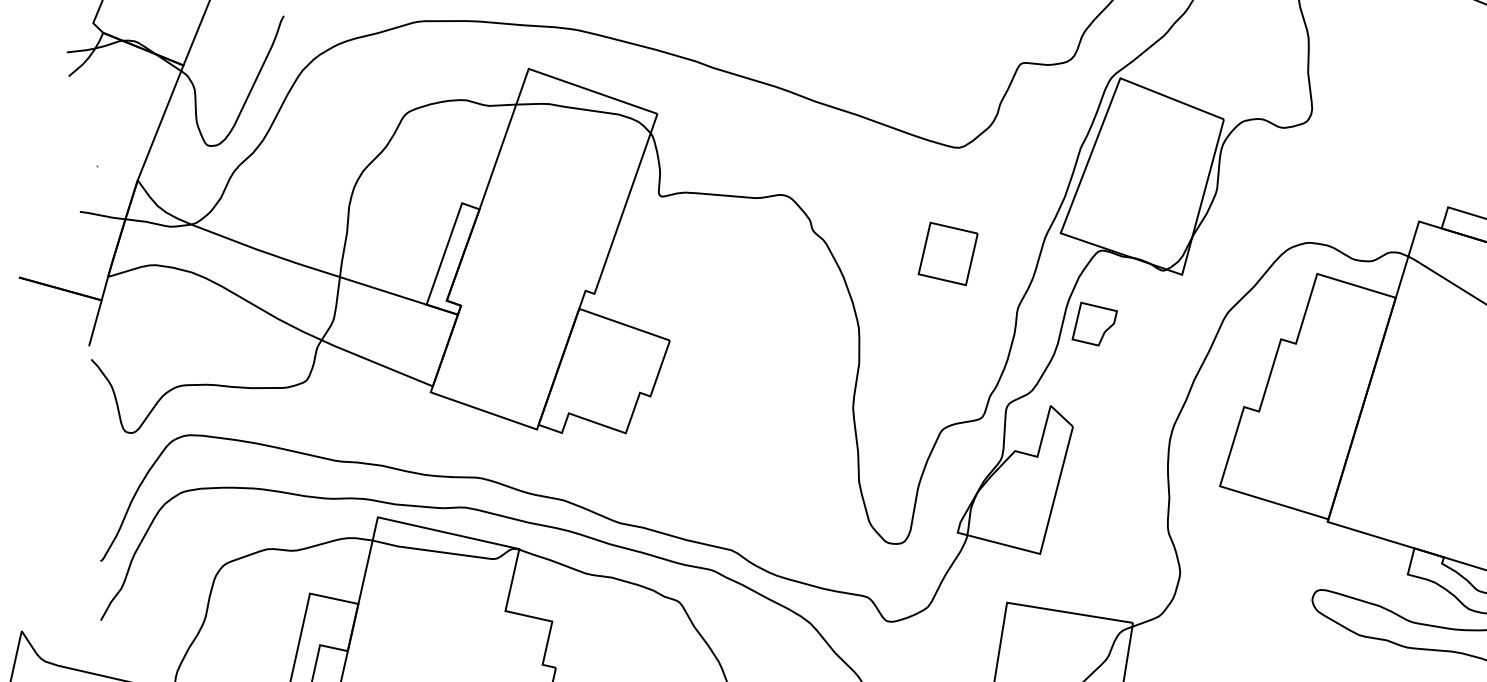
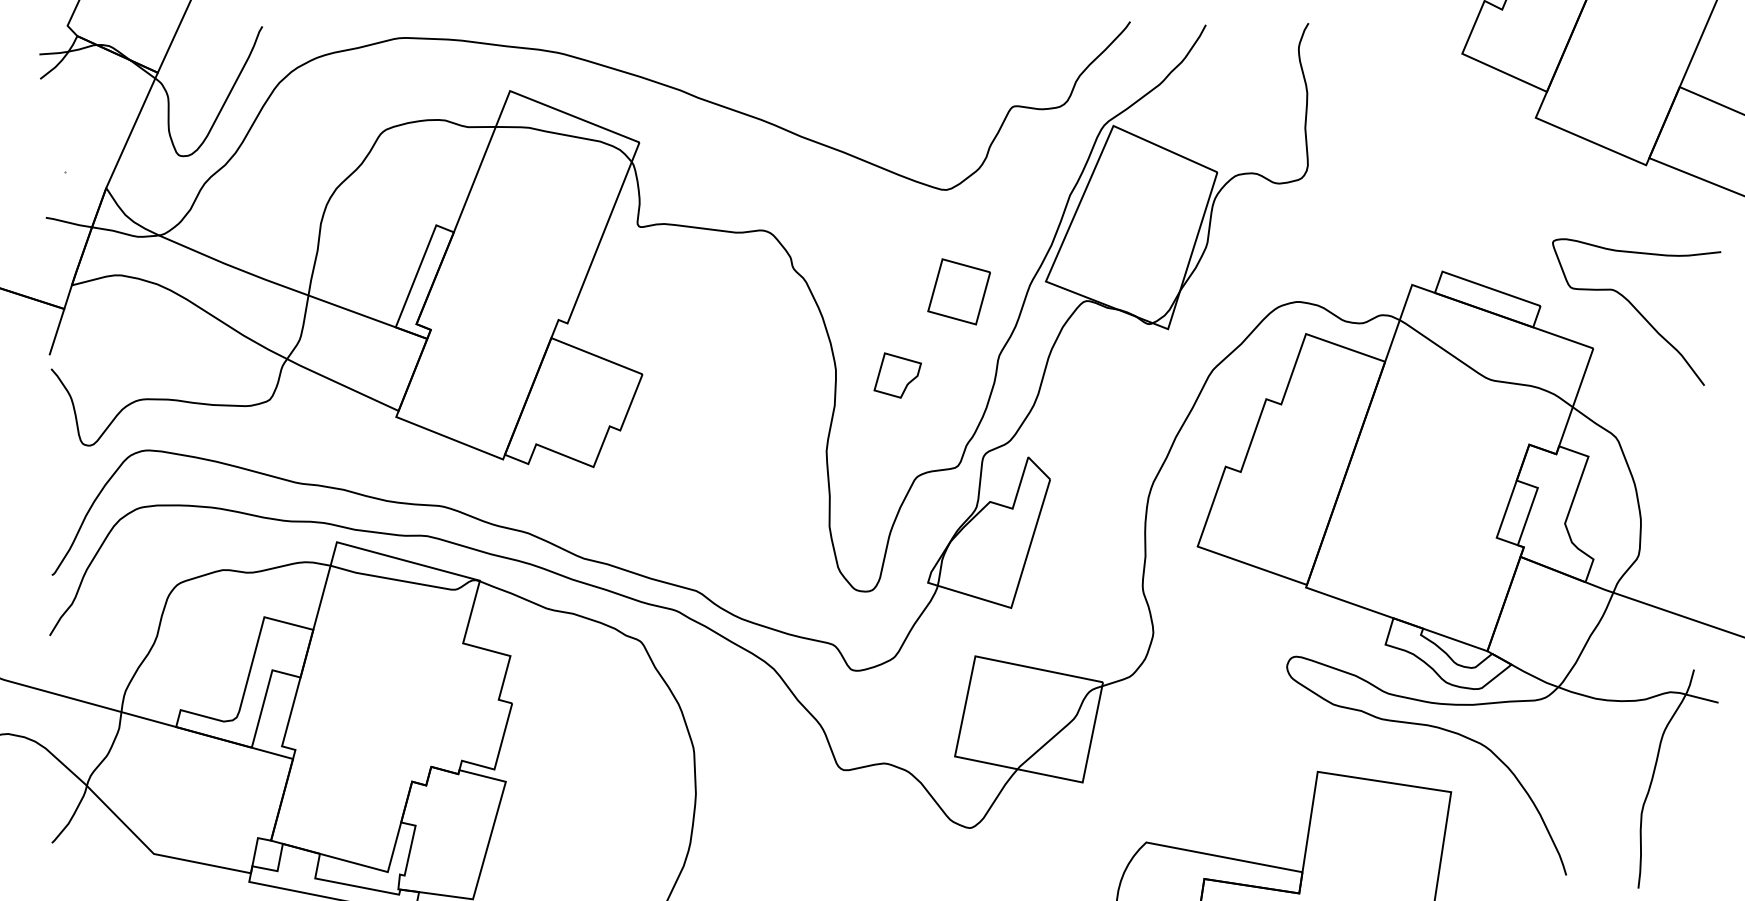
part: (947, 253) -> (958, 291), moved
part: (1094, 323) -> (897, 375), moved

